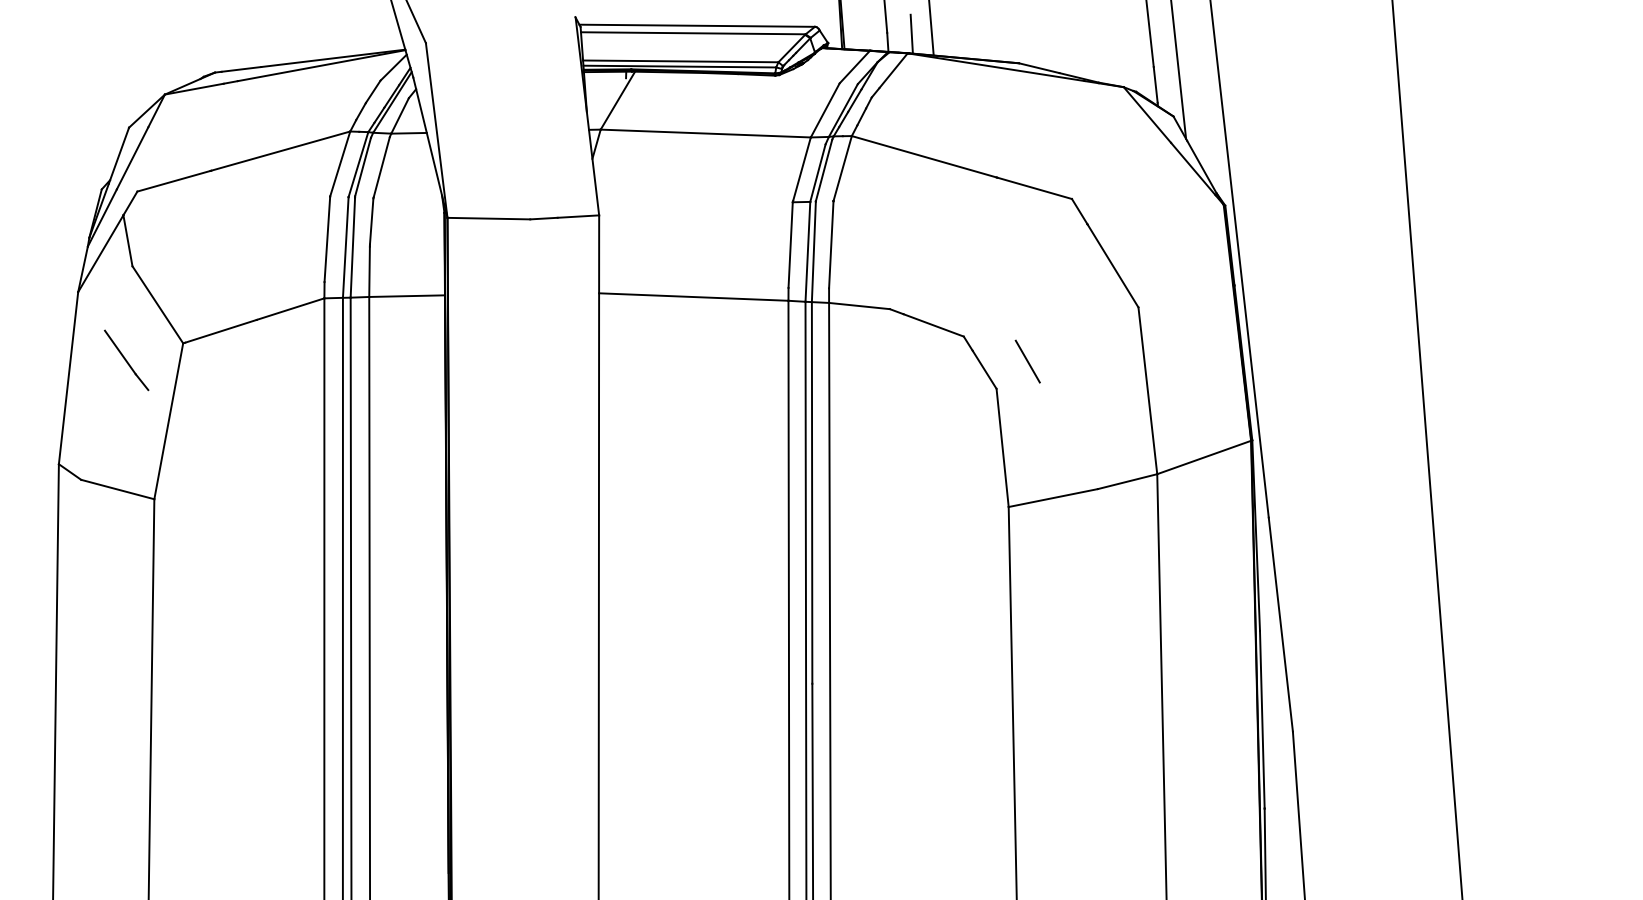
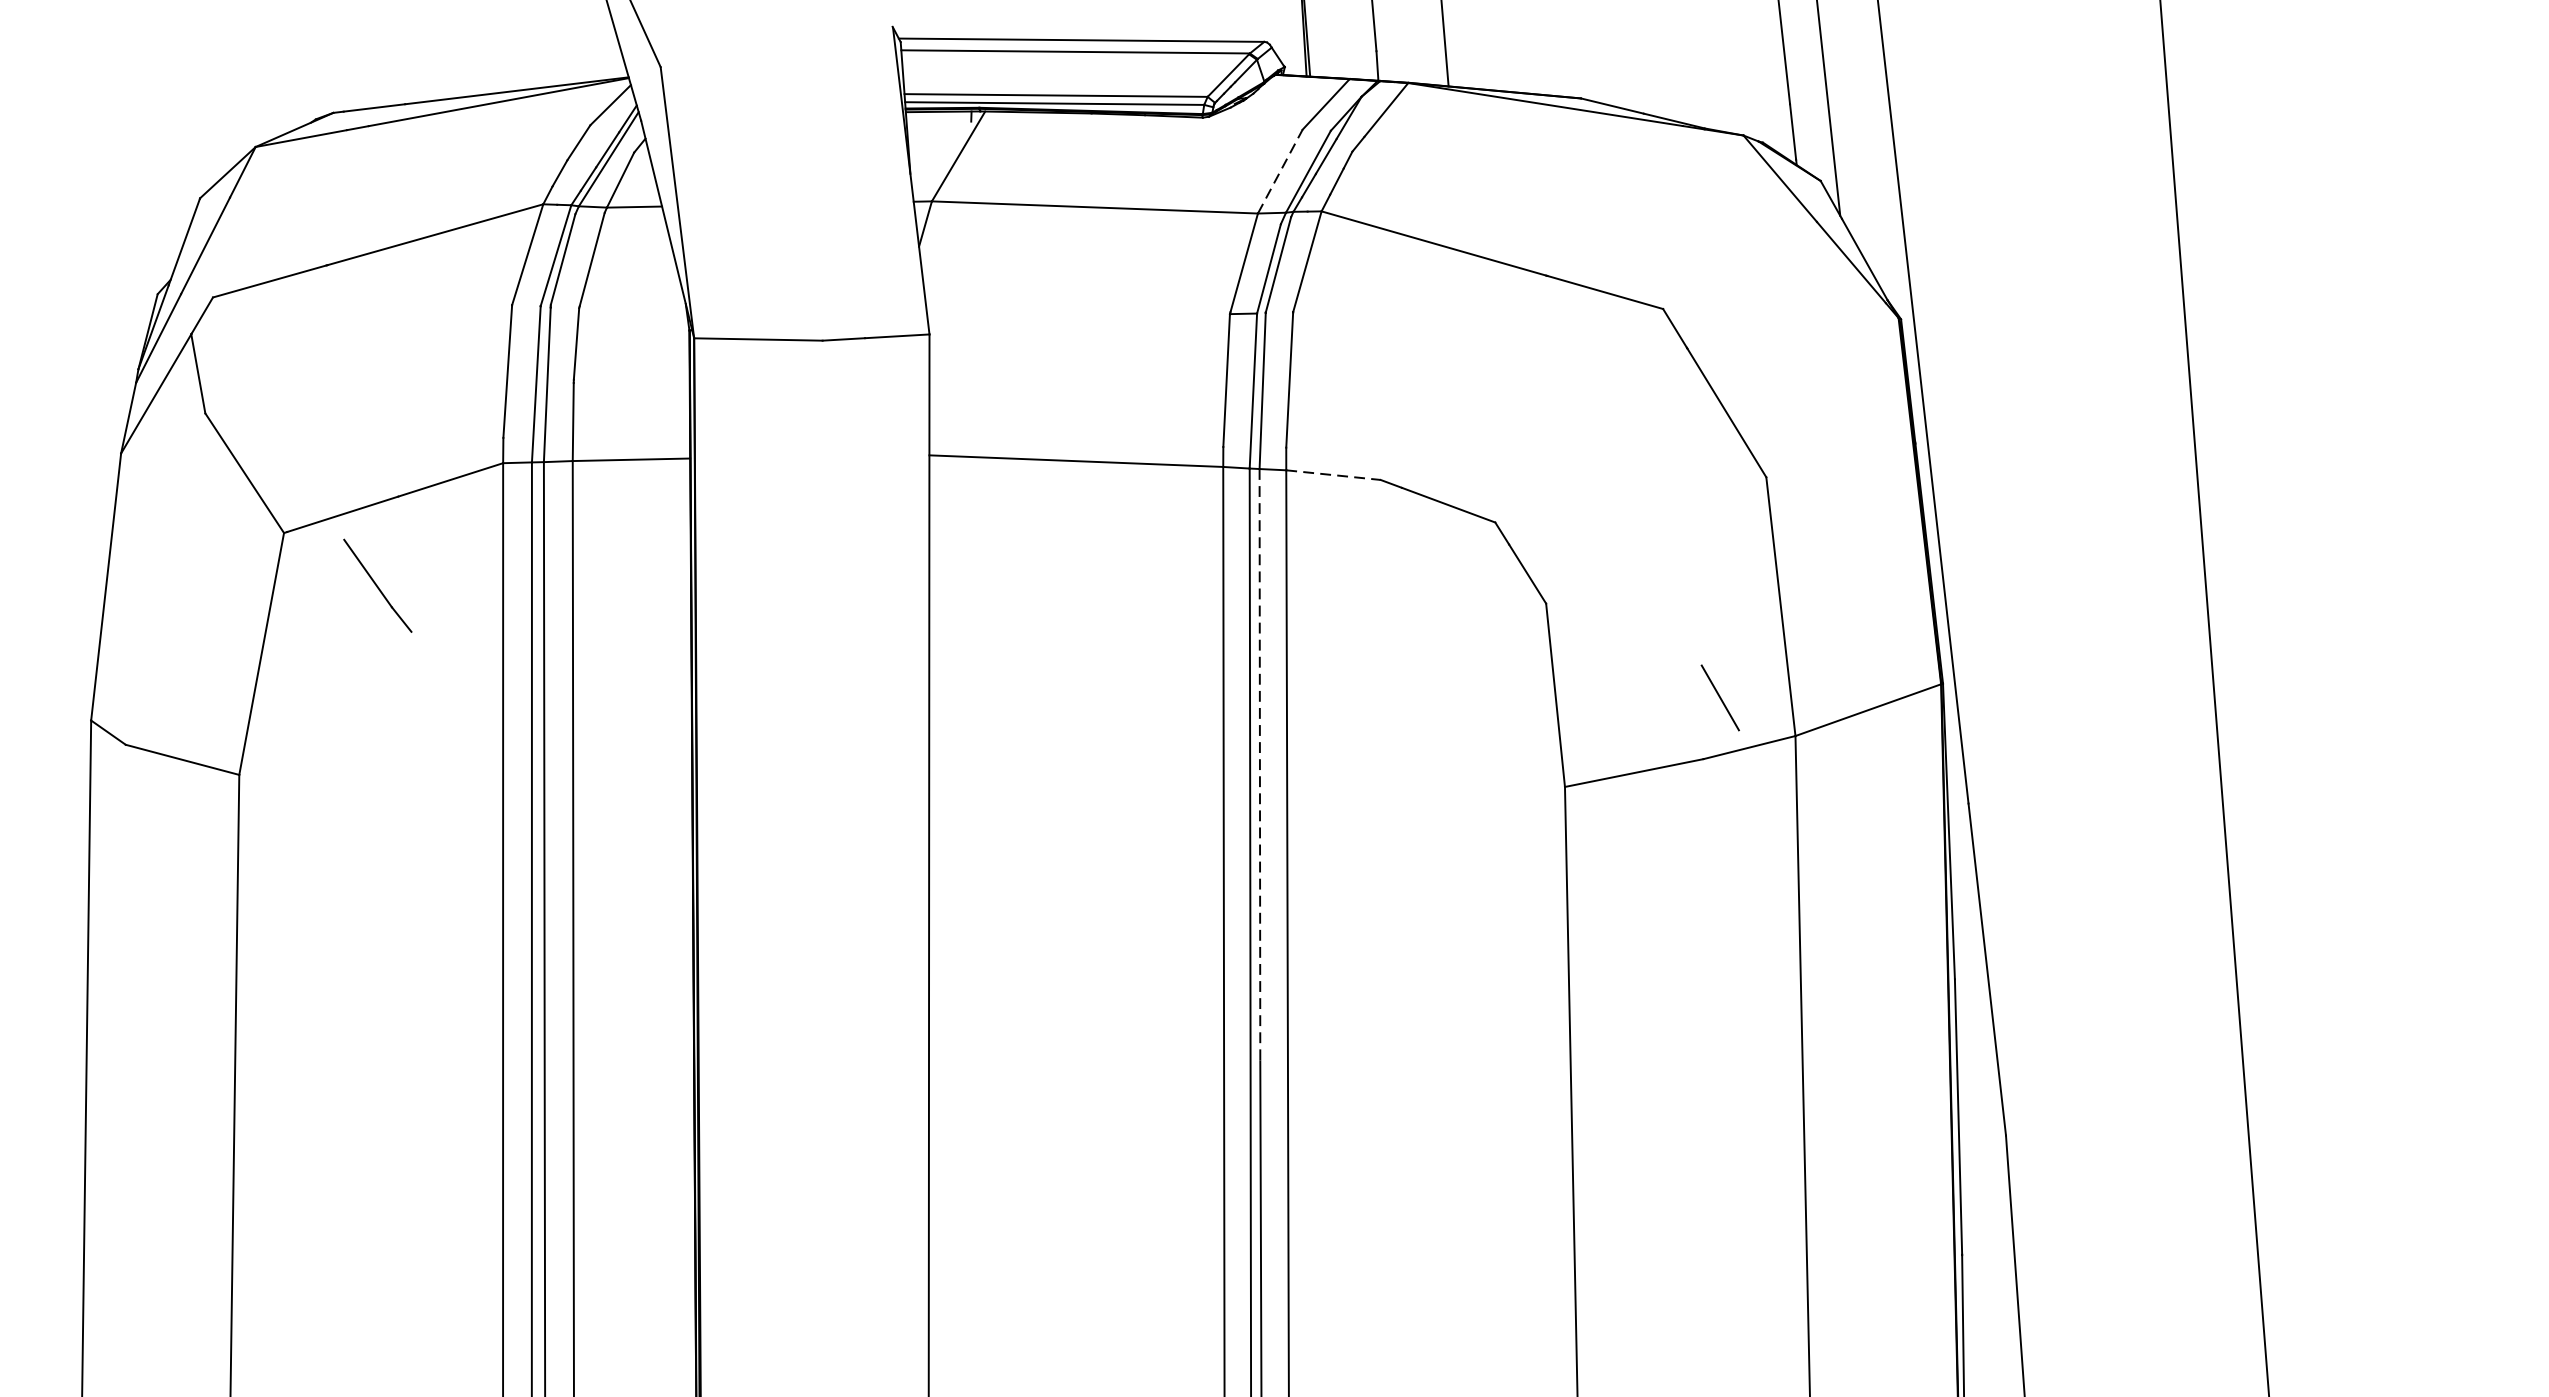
line: (911, 33) -> (1414, 52), removed
line: (825, 110) -> (1280, 171), solid -> dashed
line: (859, 306) -> (1333, 475), solid -> dashed
part: (126, 360) -> (377, 586), moved
line: (1027, 361) -> (1719, 697), moved
line: (812, 492) -> (1260, 764), solid -> dashed

